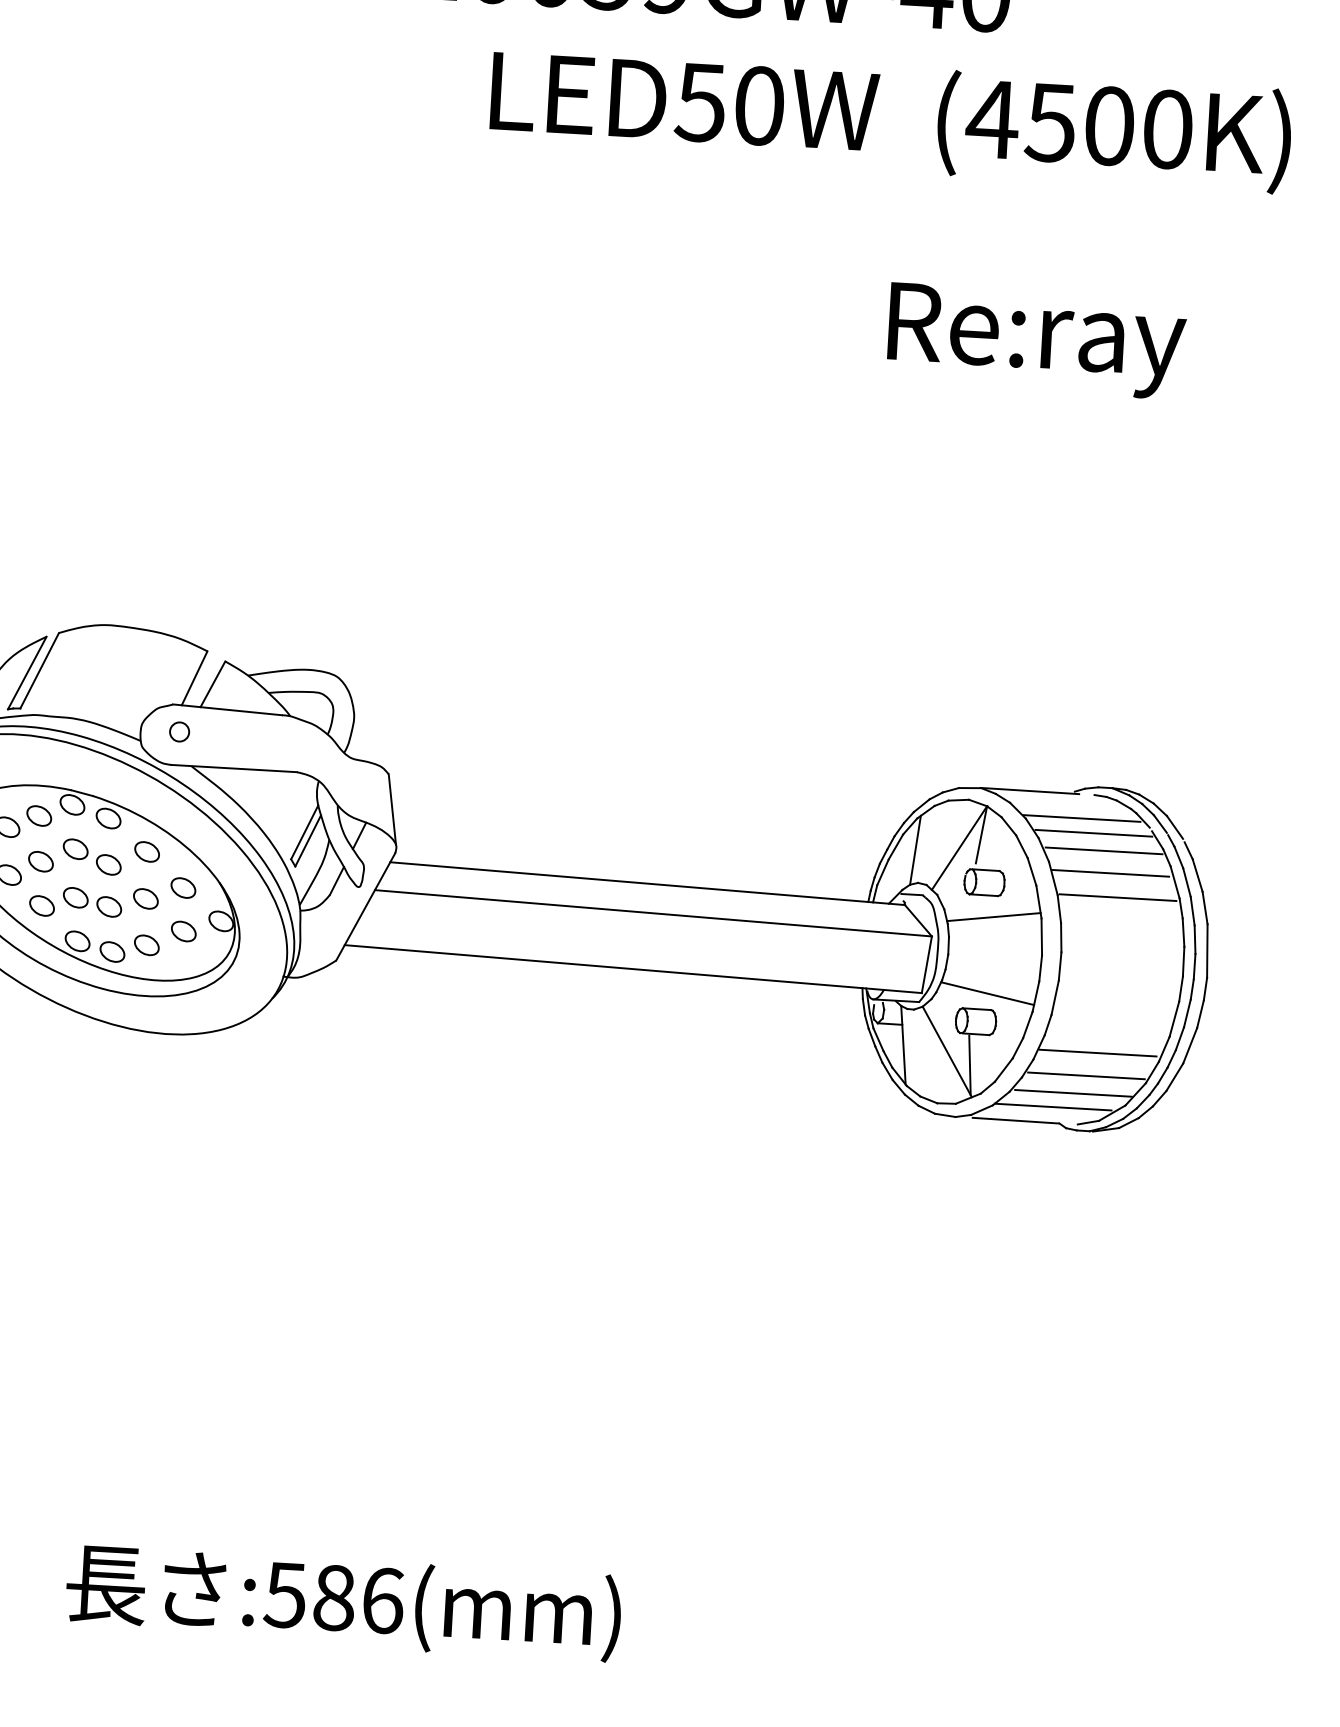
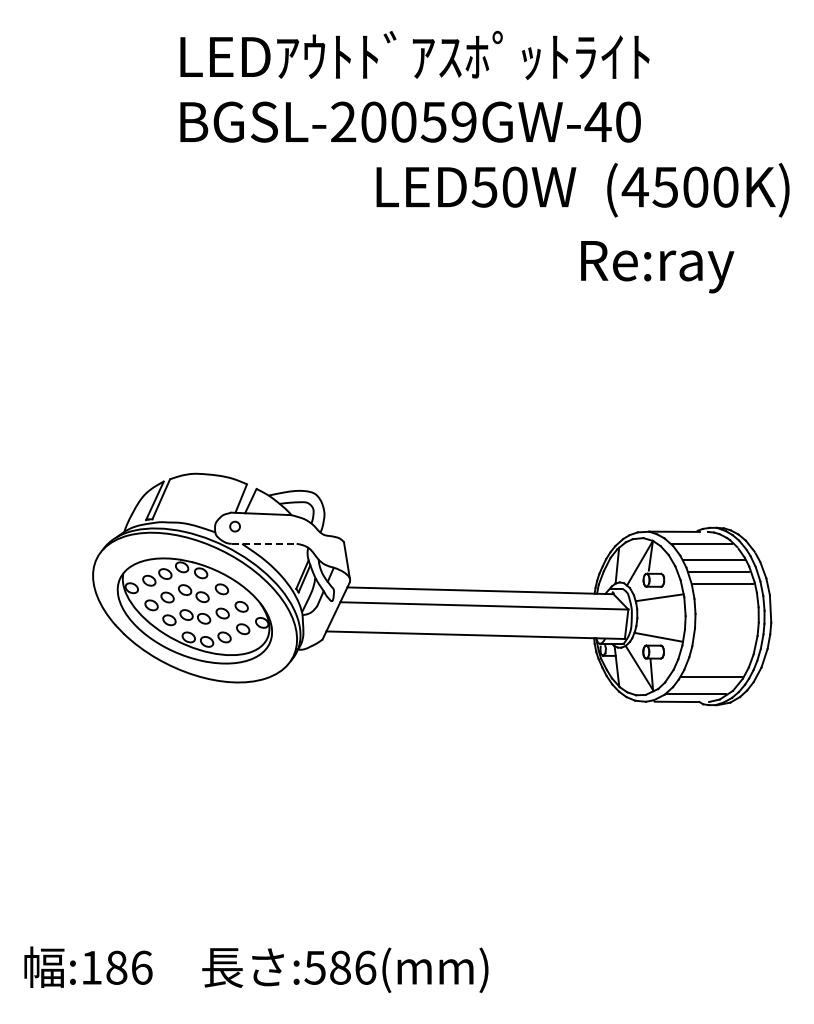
text: (1036, 342) -> (657, 267), moved
line: (234, 767) -> (264, 543), solid -> dashed
line: (1093, 832) -> (708, 551), removed
line: (1098, 1052) -> (717, 664), removed
line: (1072, 1094) -> (705, 686), removed

